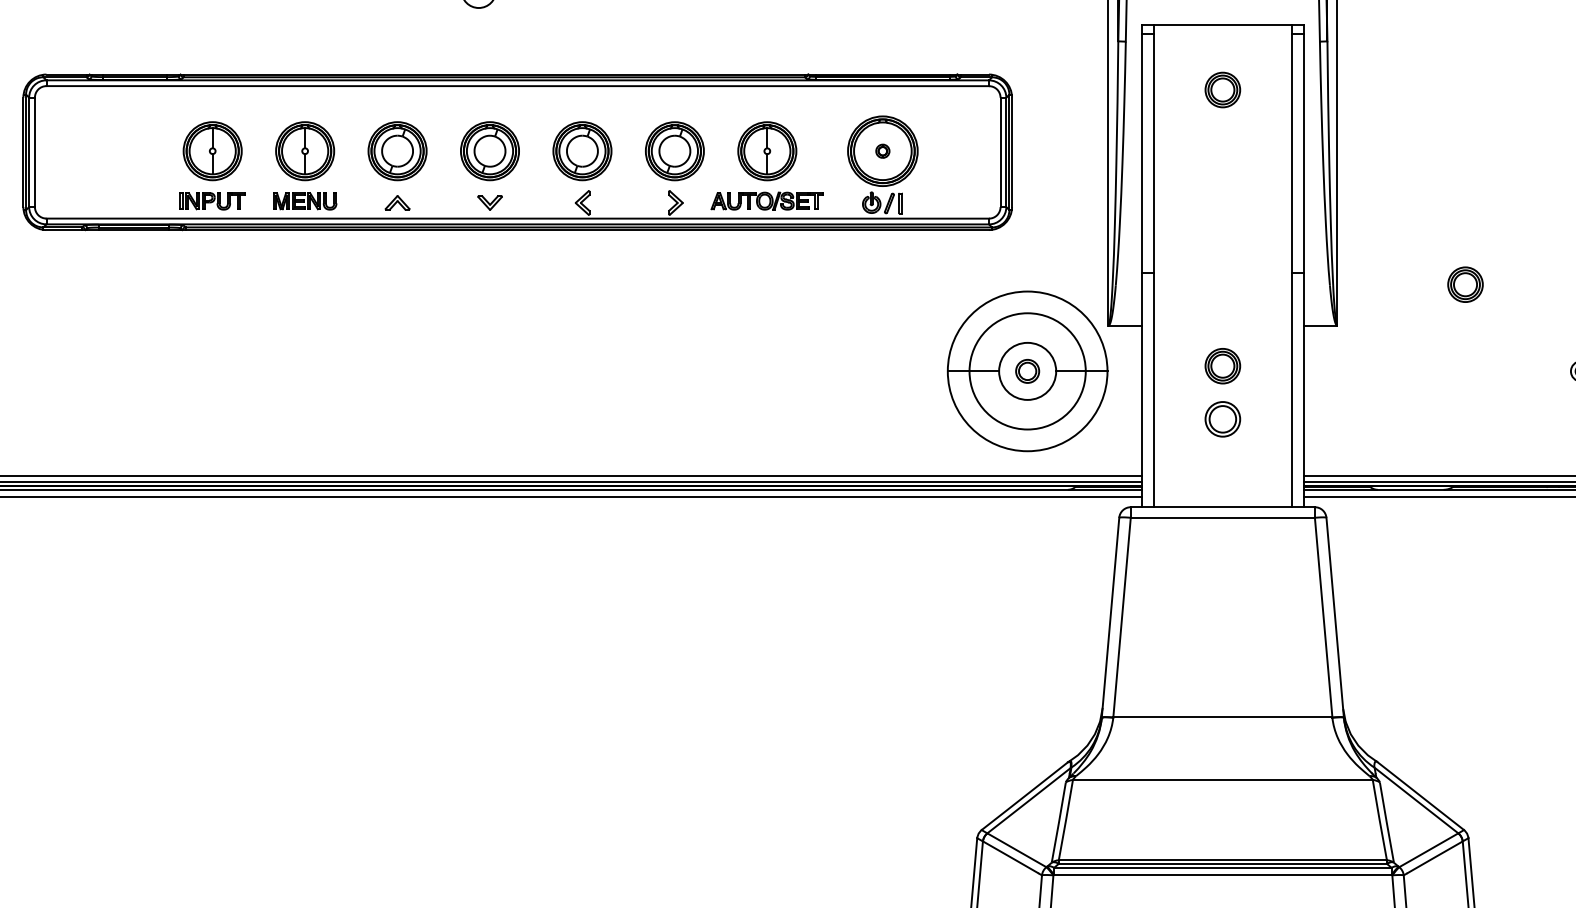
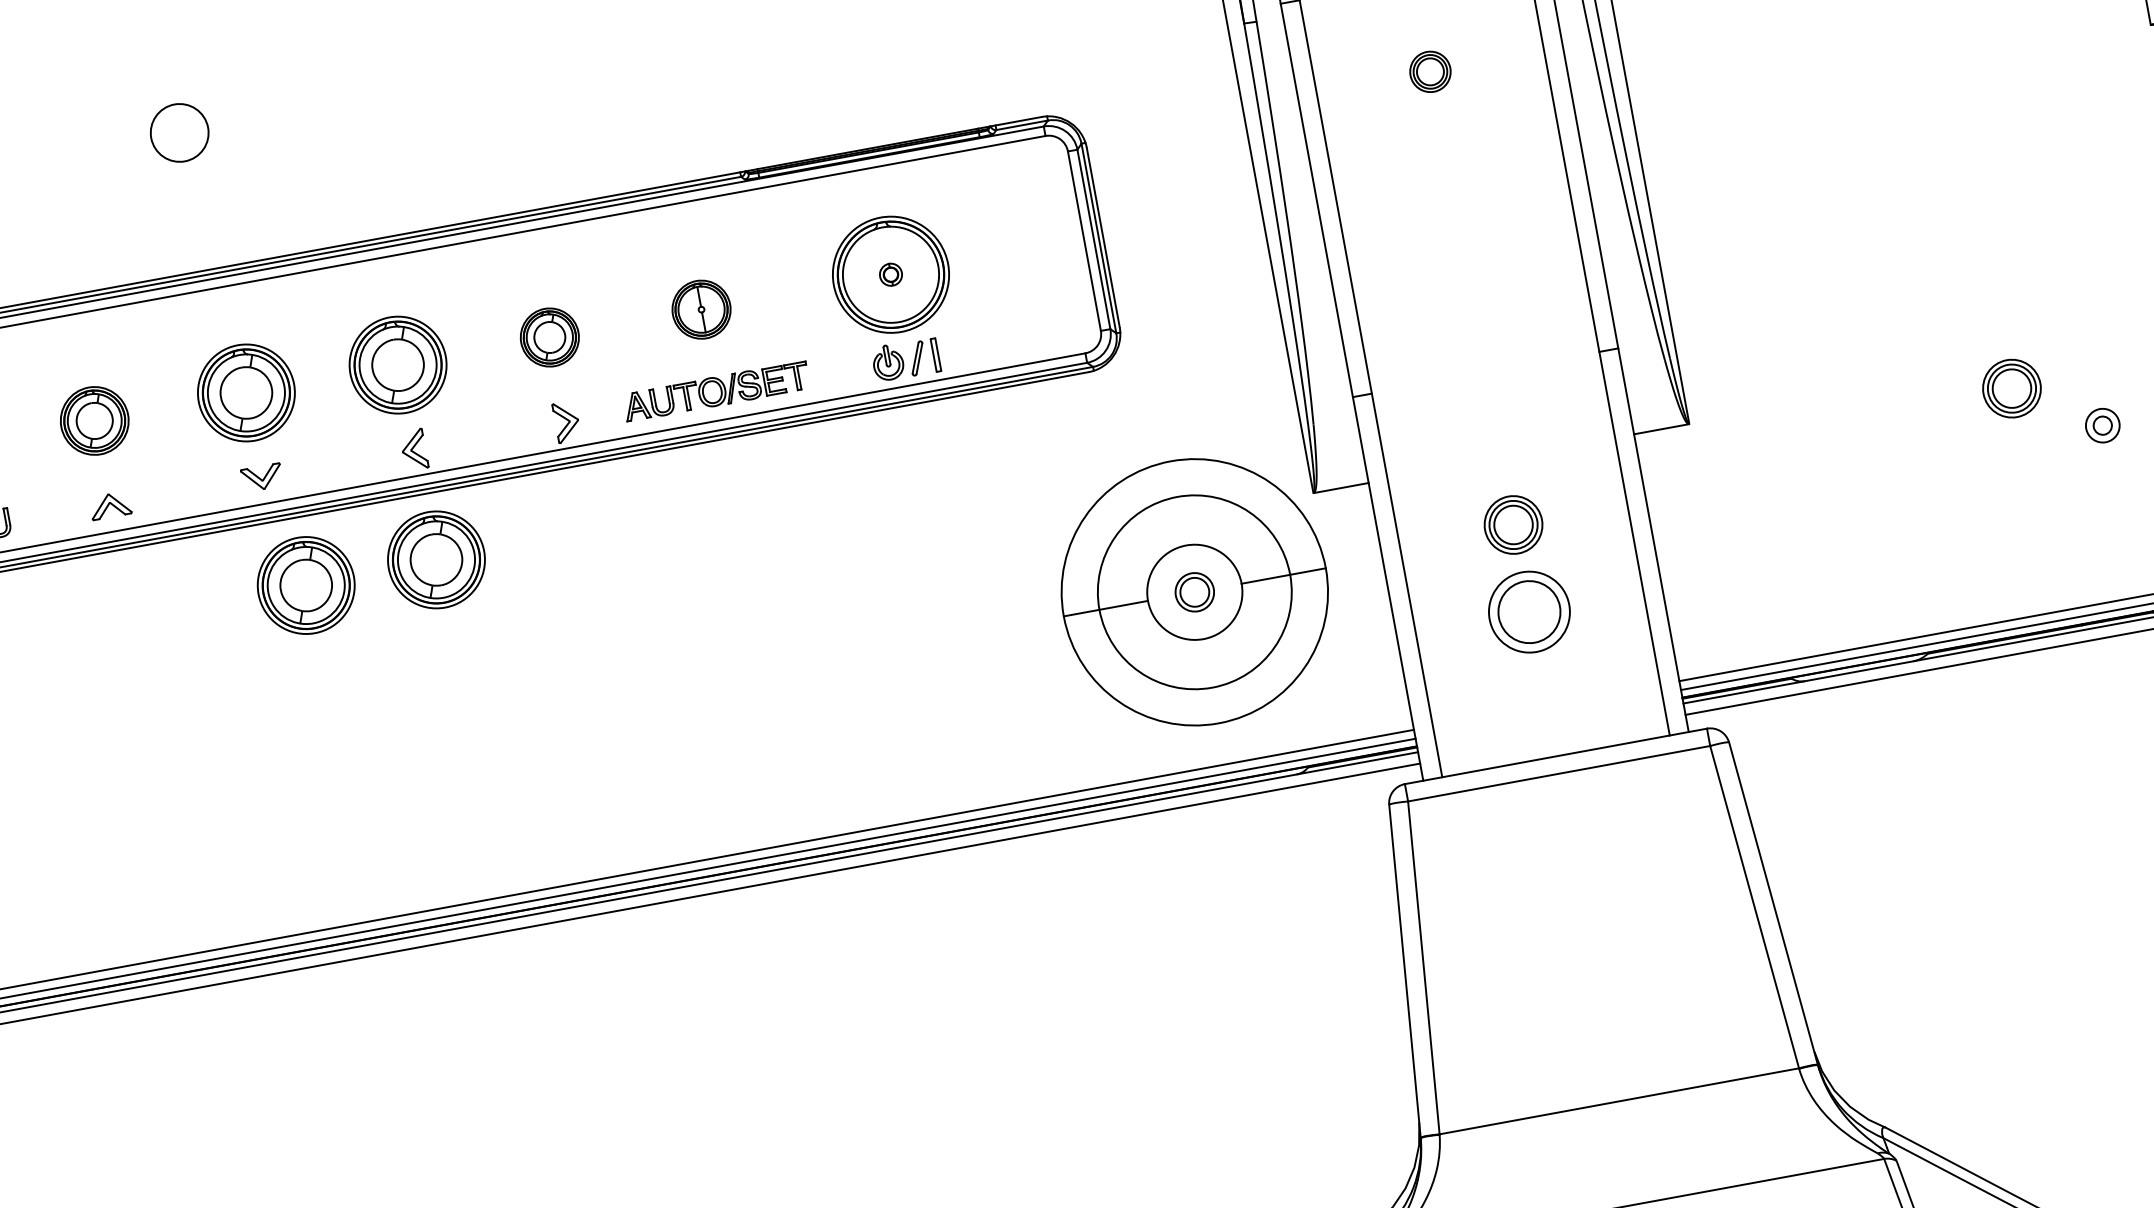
part: (1222, 89) -> (1429, 71), size x0.7
part: (397, 151) -> (94, 421), size x0.7
part: (674, 151) -> (549, 337), size x0.6
part: (767, 151) -> (701, 309), size x0.6
part: (583, 270) -> (435, 560), added
part: (504, 271) -> (306, 585), added
part: (1465, 284) -> (2011, 388), moved
part: (1222, 419) -> (1528, 612), size x1.4

